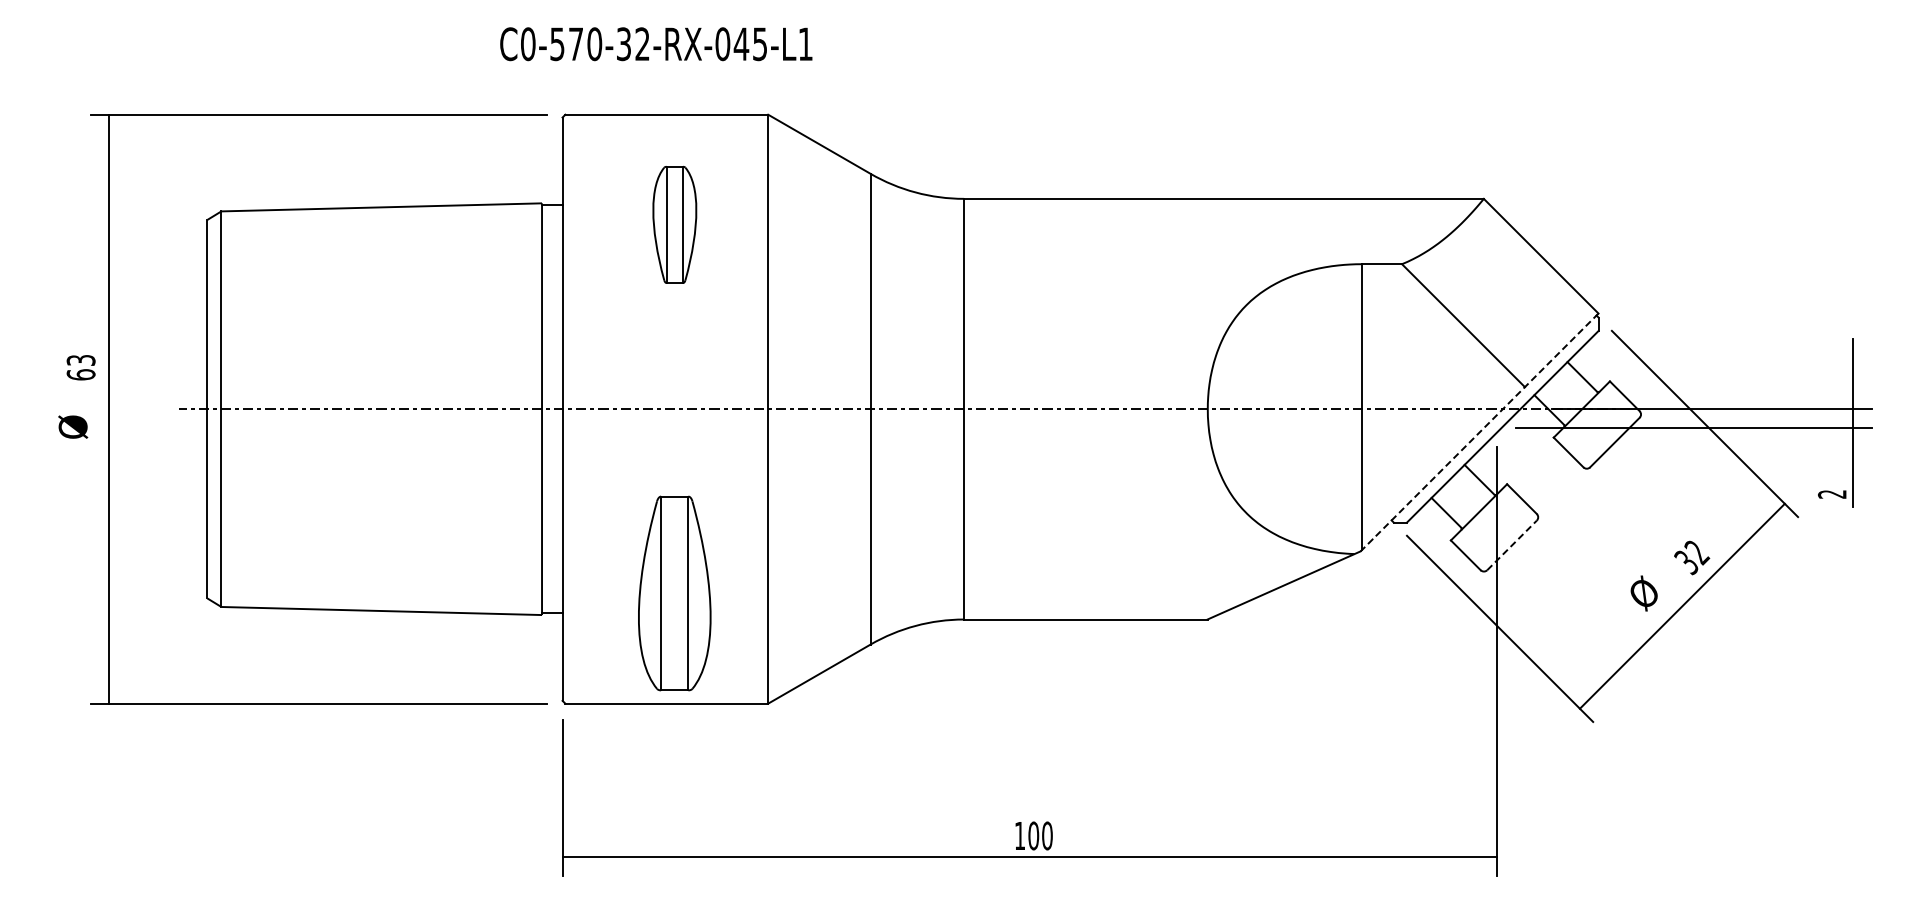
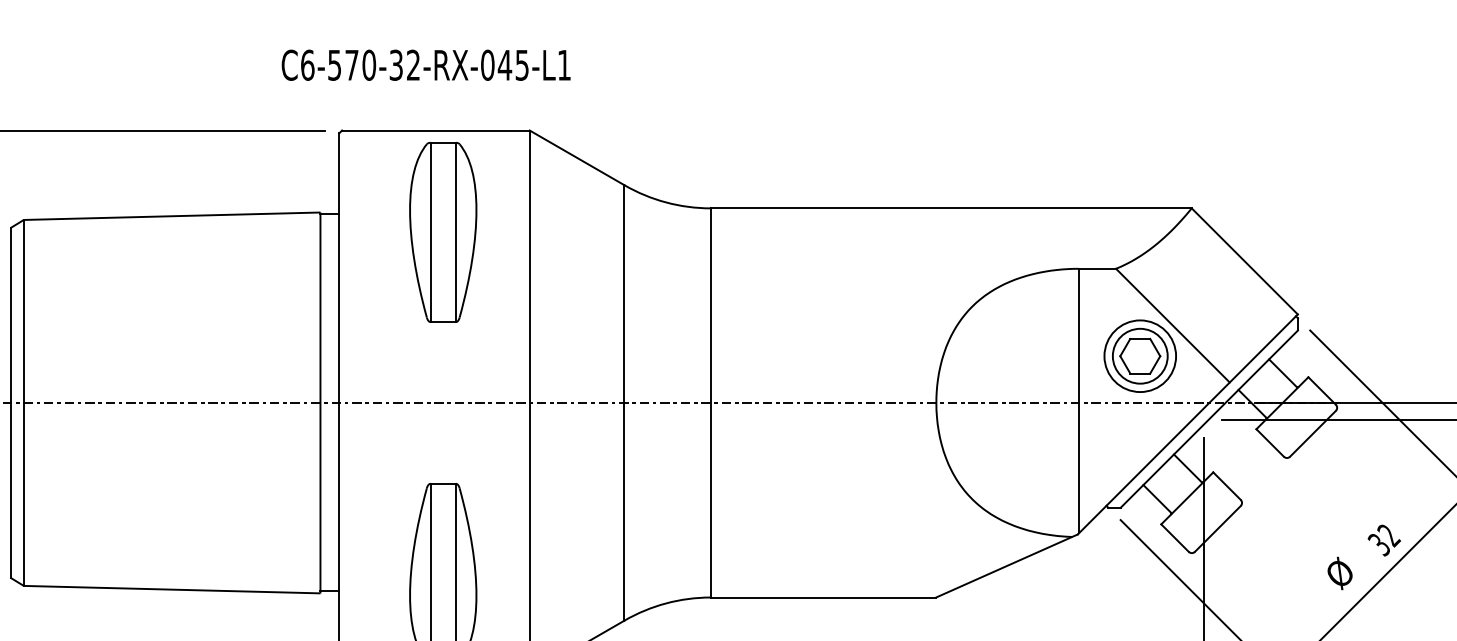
text: (528, 43) -> (307, 64), C0-570-32-RX-045-L1 -> C6-570-32-RX-045-L1
part: (674, 224) -> (443, 232), size x1.67
part: (1427, 358) -> (1139, 356), added
line: (1479, 432) -> (1187, 424), dashed -> solid
line: (1512, 545) -> (1218, 529), dashed -> solid

